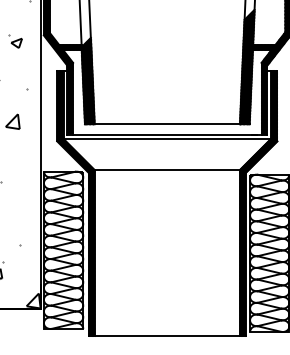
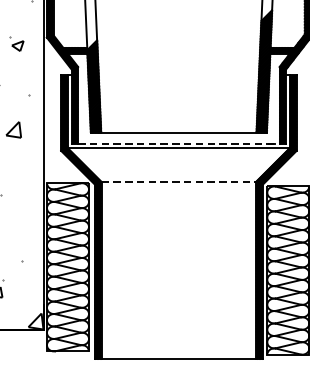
line: (166, 134) -> (177, 143), solid -> dashed
line: (167, 170) -> (179, 182), solid -> dashed

